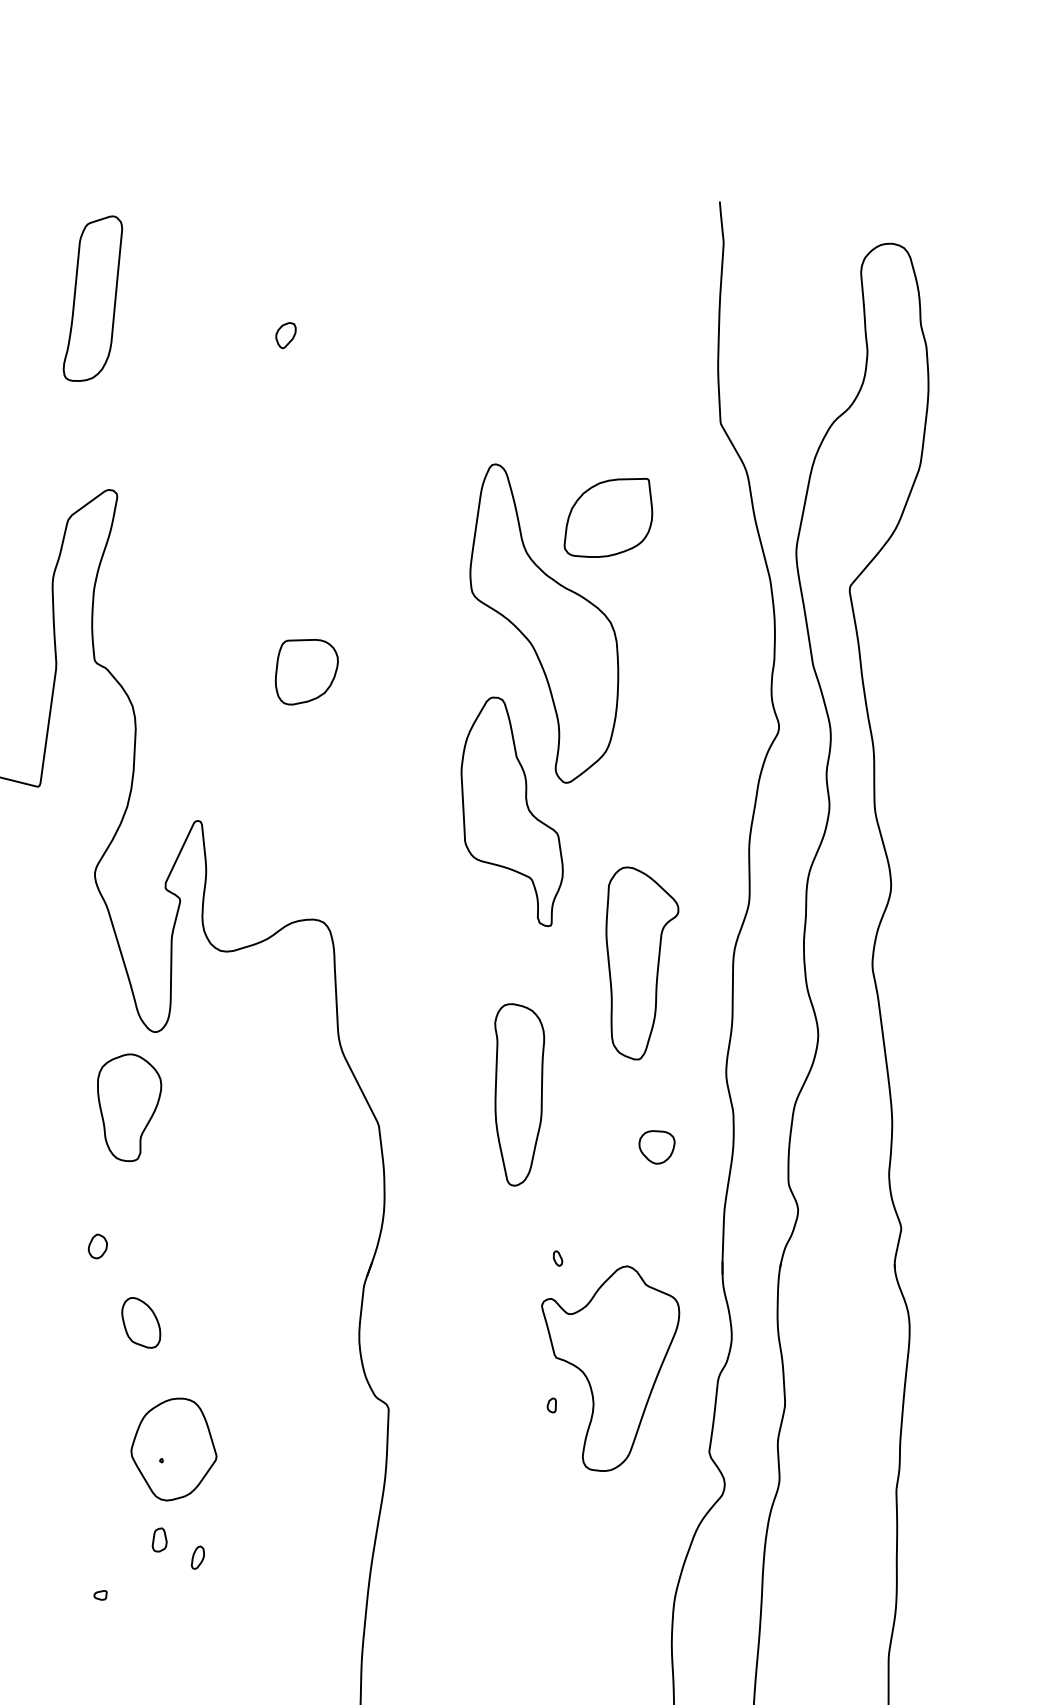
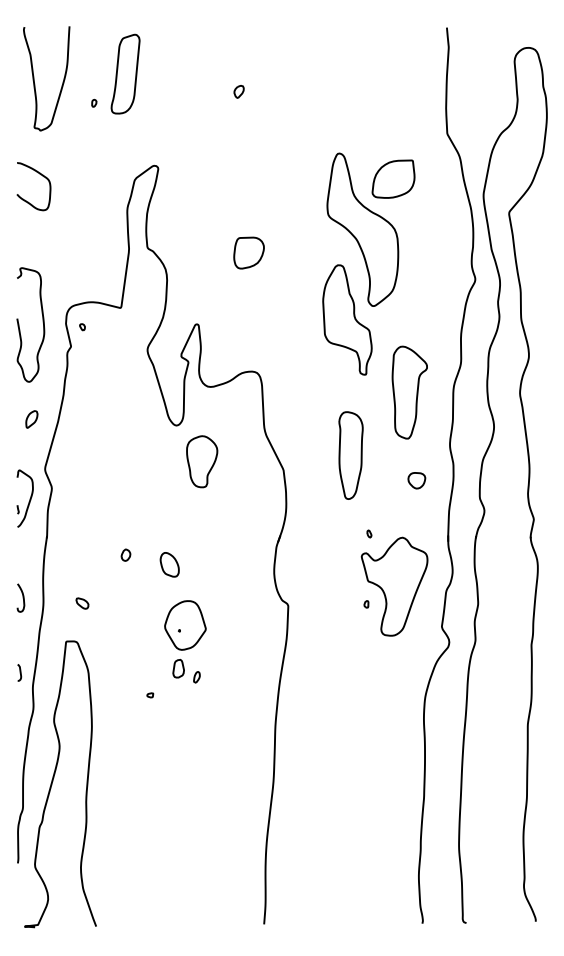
part: (92, 297) -> (125, 73), moved
part: (130, 1107) -> (202, 461), moved
part: (96, 1244) -> (125, 554), moved
part: (159, 1539) -> (178, 668), size x1.6

